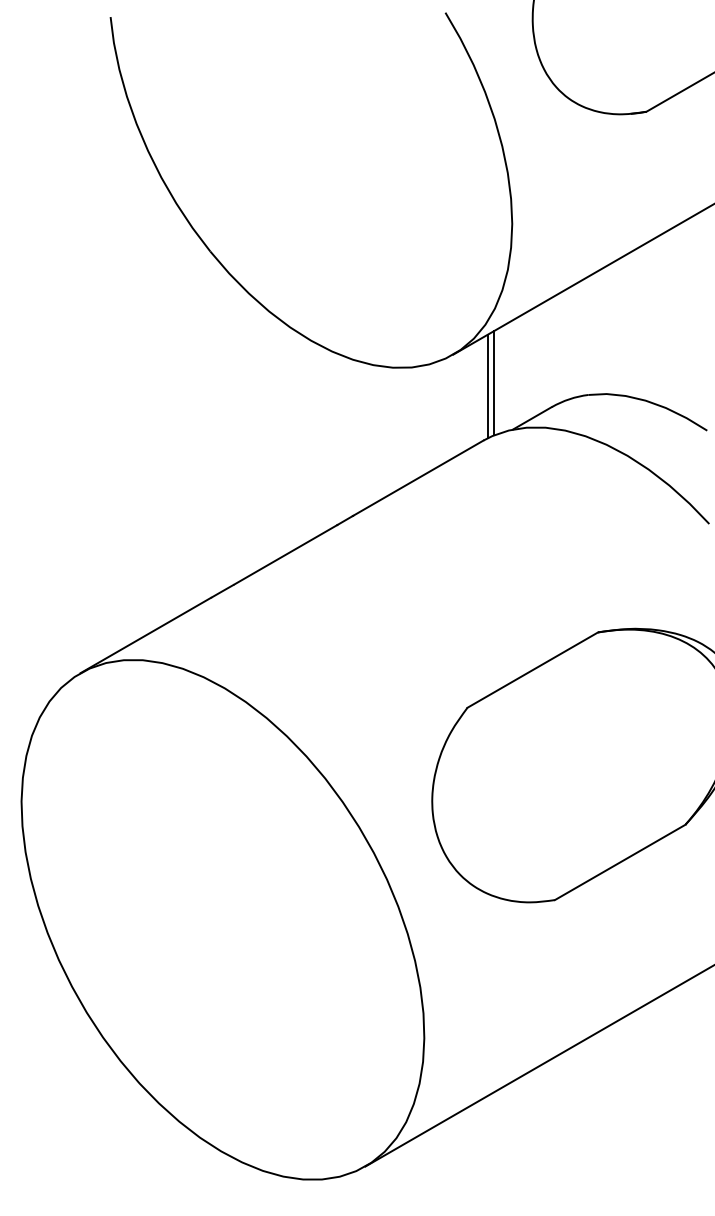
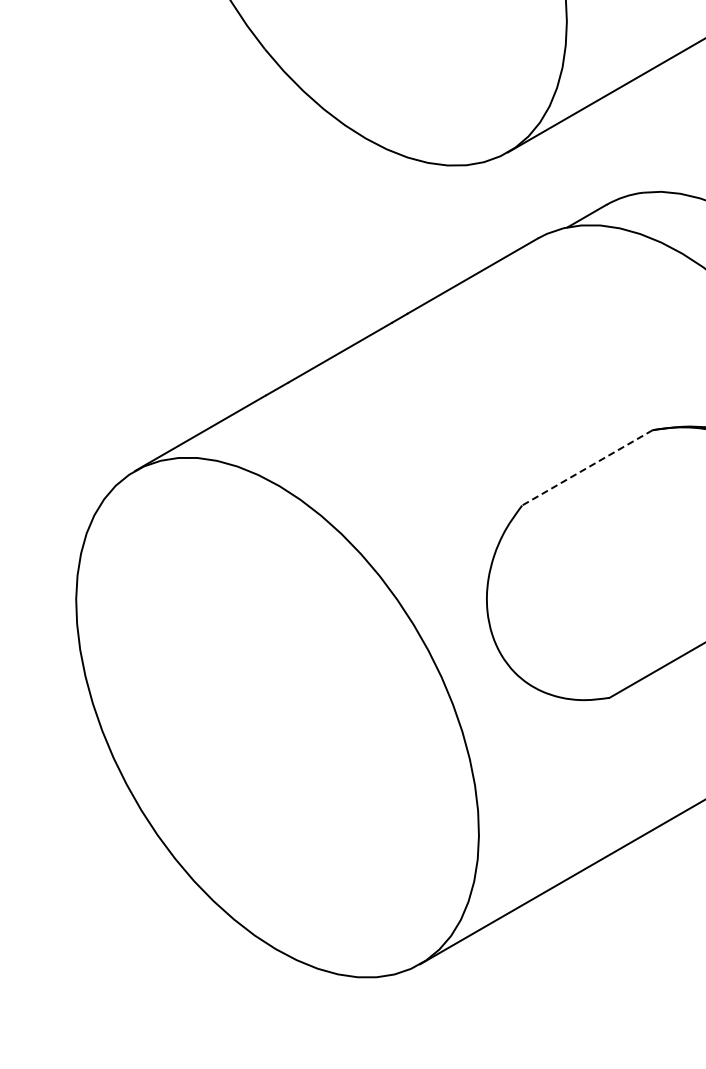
line: (493, 383) -> (548, 181), removed
line: (487, 386) -> (542, 184), removed
line: (532, 670) -> (587, 468), solid -> dashed

